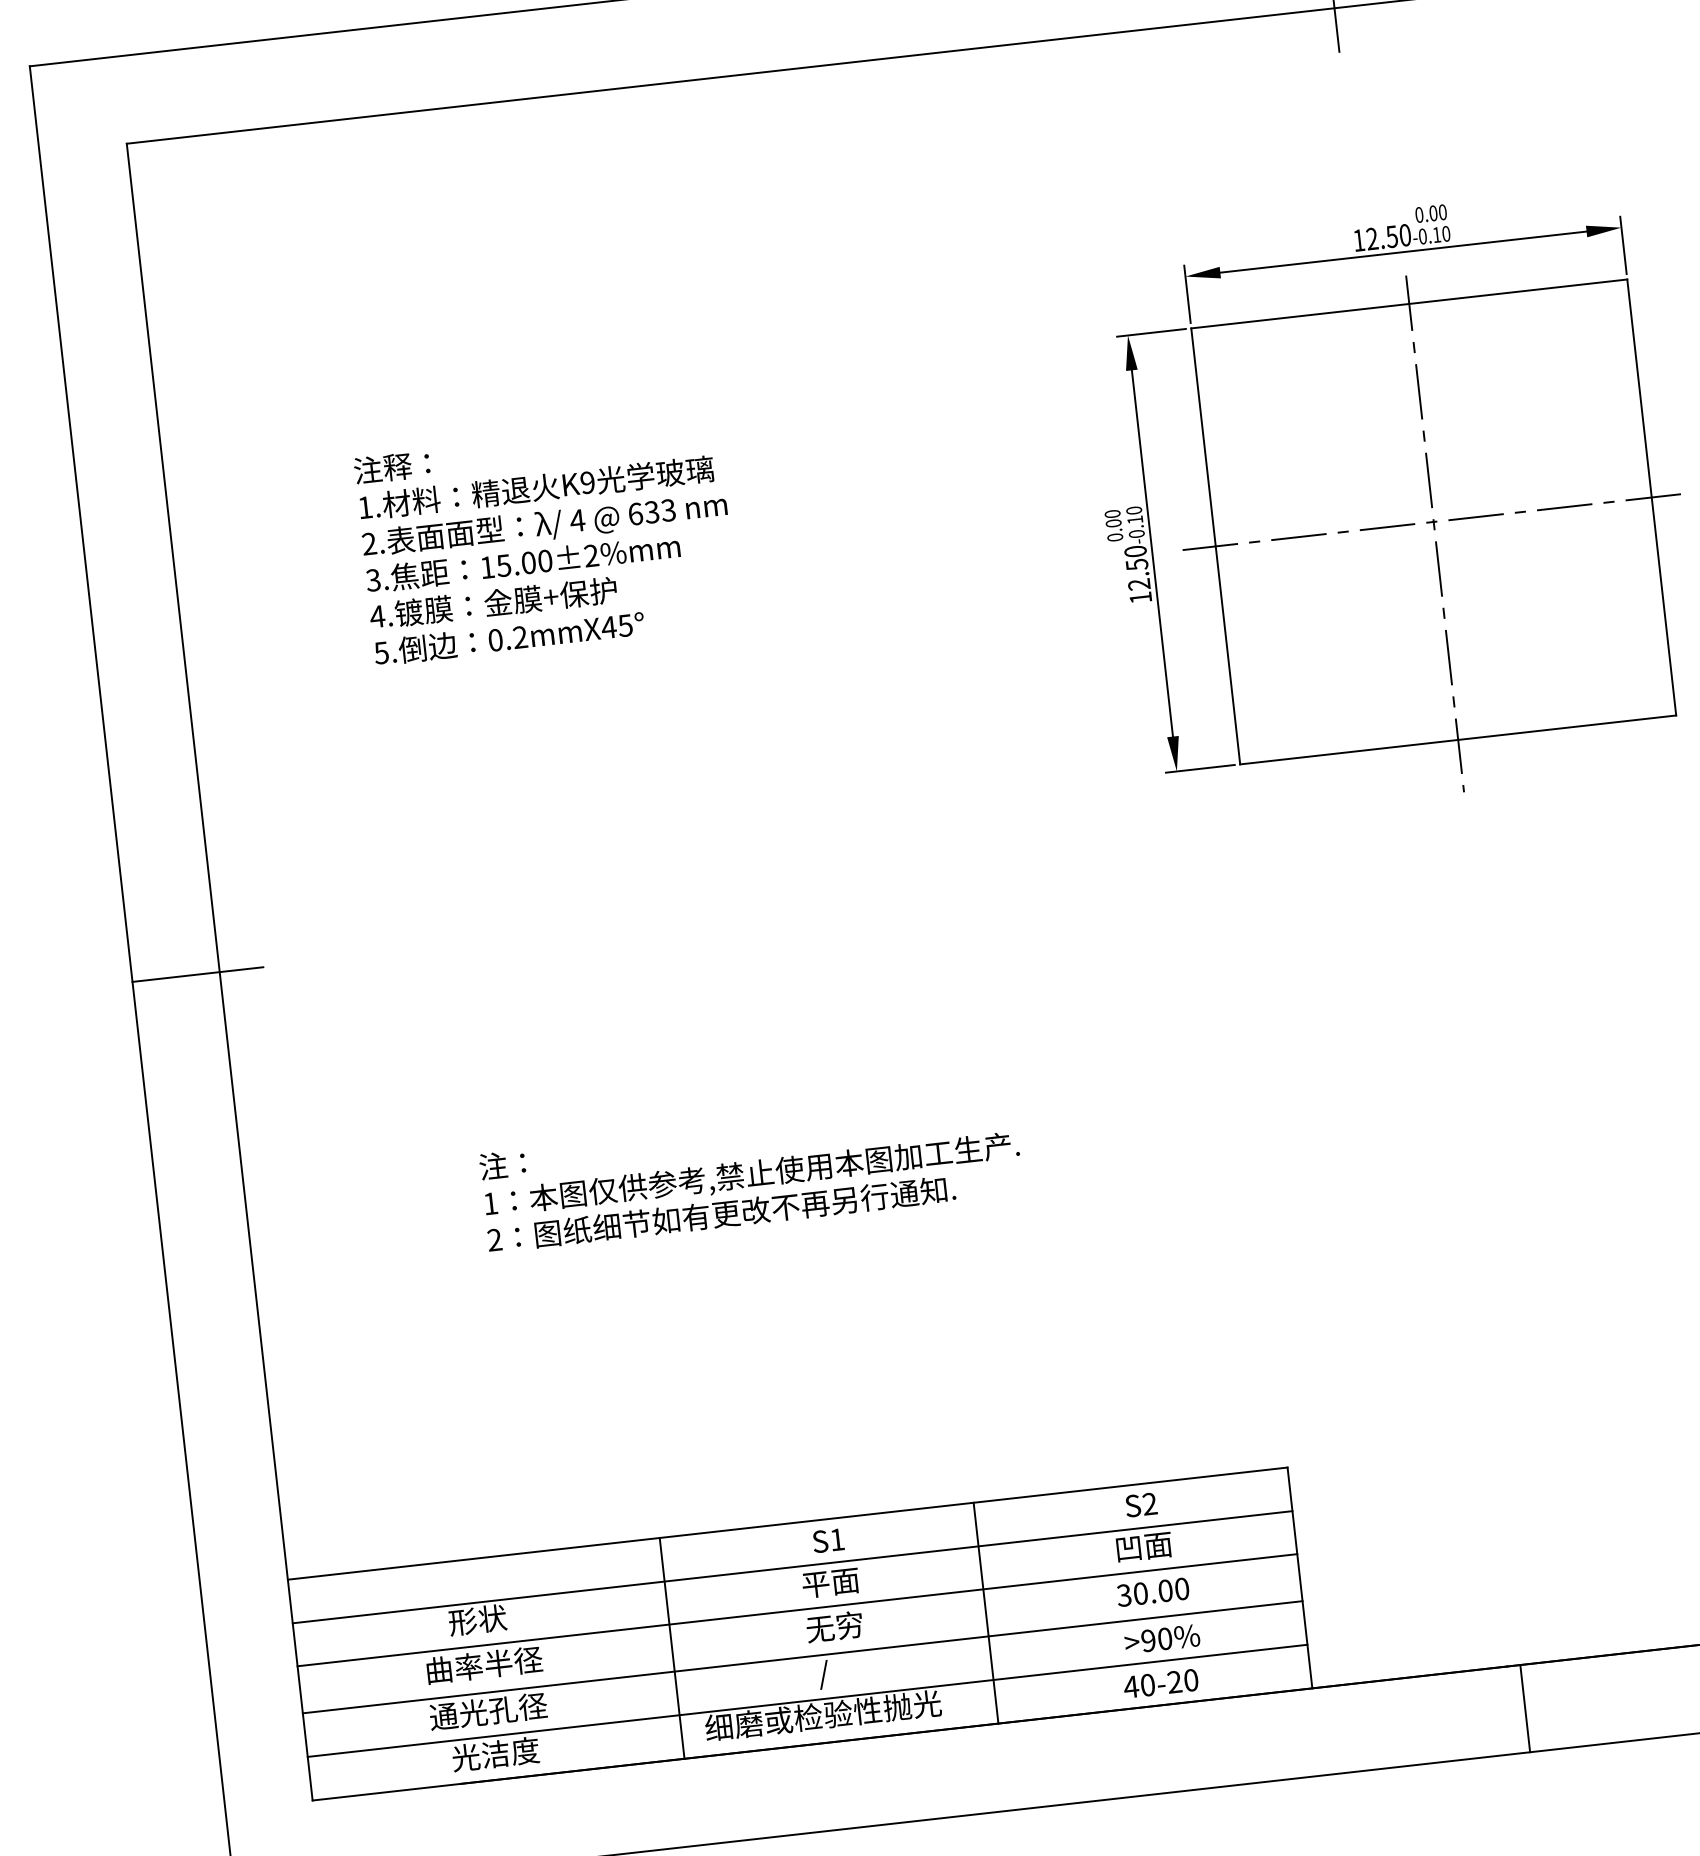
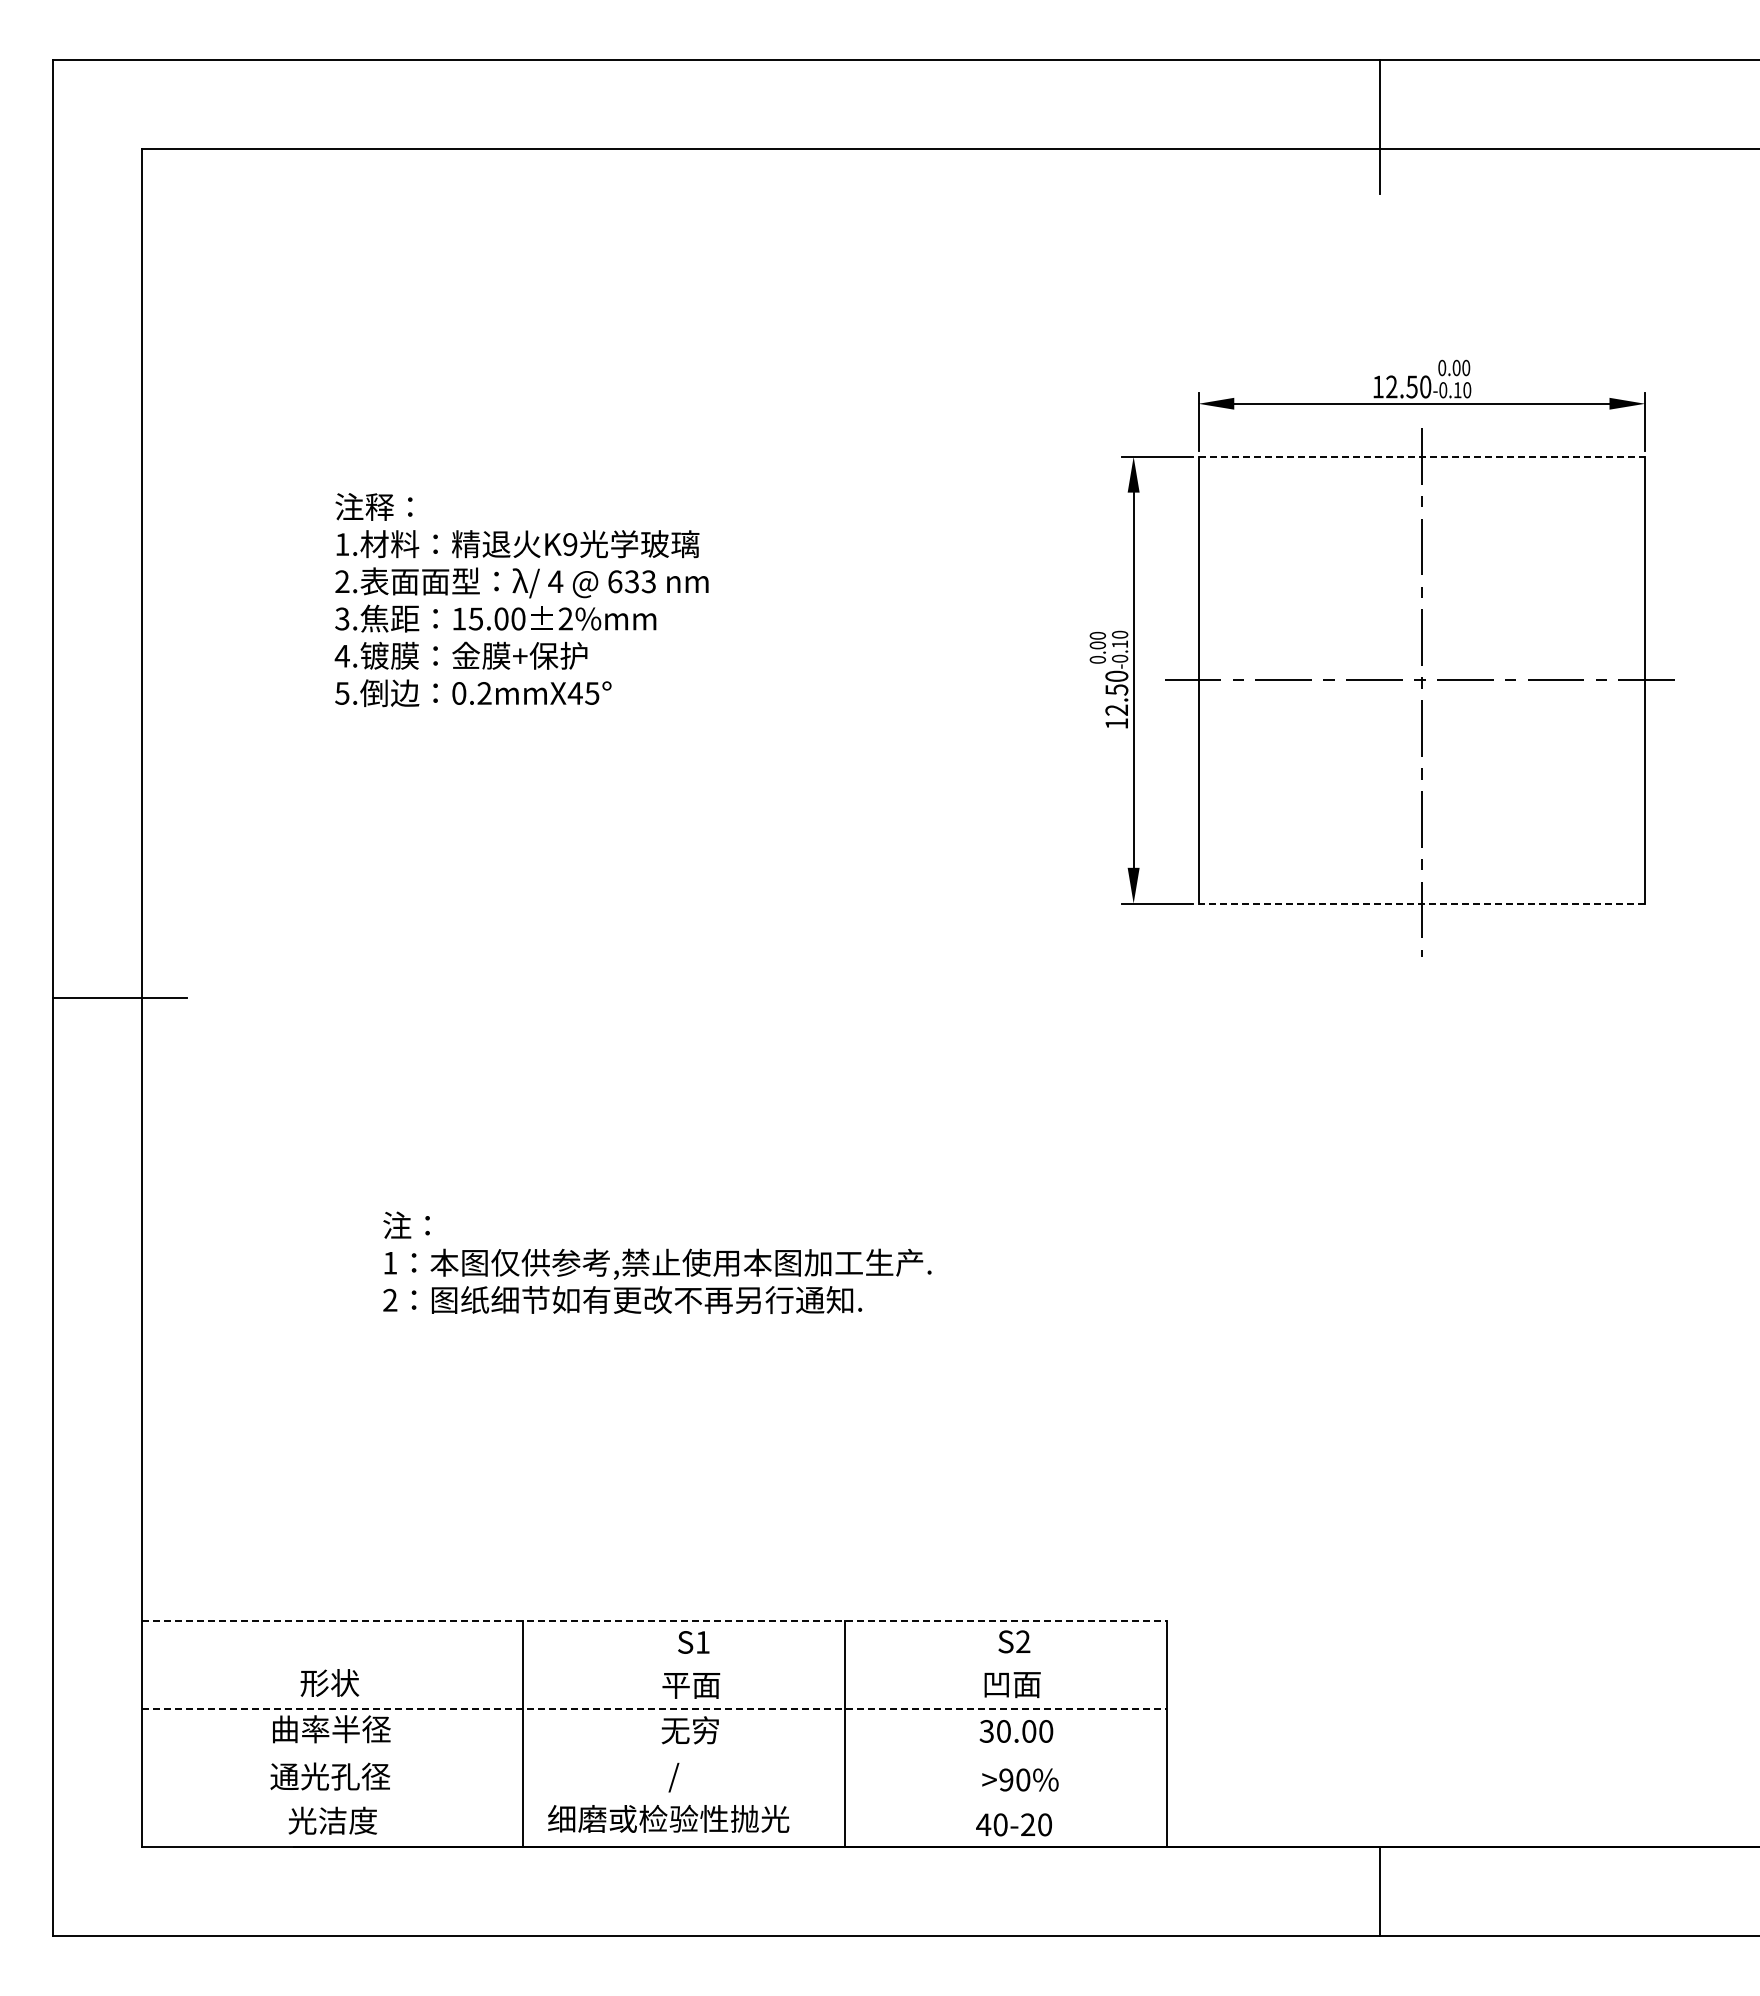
line: (1409, 303) -> (1422, 456), solid -> dashed
line: (1457, 739) -> (1421, 903), solid -> dashed
line: (787, 1523) -> (654, 1620), solid -> dashed
line: (792, 1567) -> (654, 1665), removed
line: (797, 1610) -> (654, 1709), solid -> dashed
line: (802, 1657) -> (654, 1757), removed
line: (807, 1701) -> (654, 1802), removed

